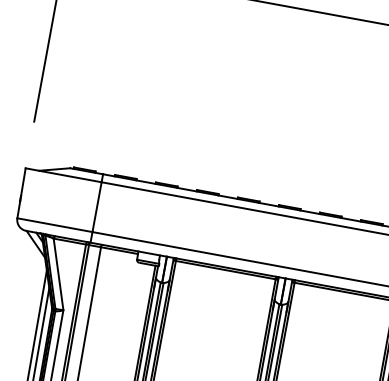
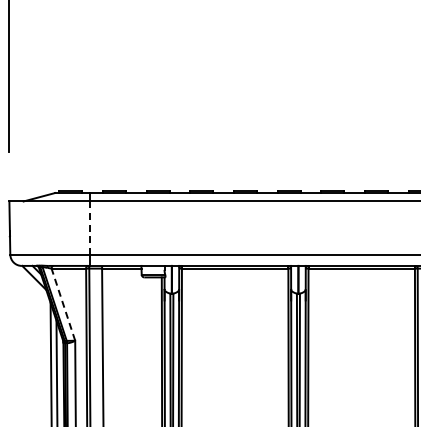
line: (97, 207) -> (90, 228), solid -> dashed
line: (58, 274) -> (63, 304), solid -> dashed

